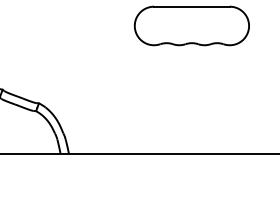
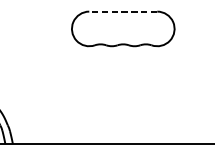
line: (191, 6) -> (122, 11), solid -> dashed

